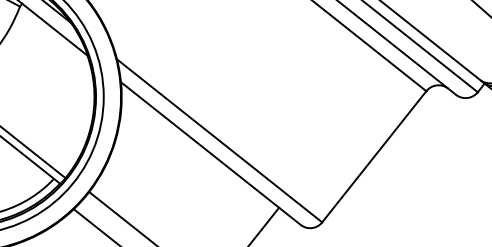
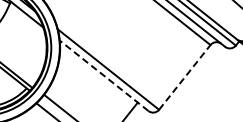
line: (211, 152) -> (104, 75), solid -> dashed
line: (375, 156) -> (185, 77), solid -> dashed

